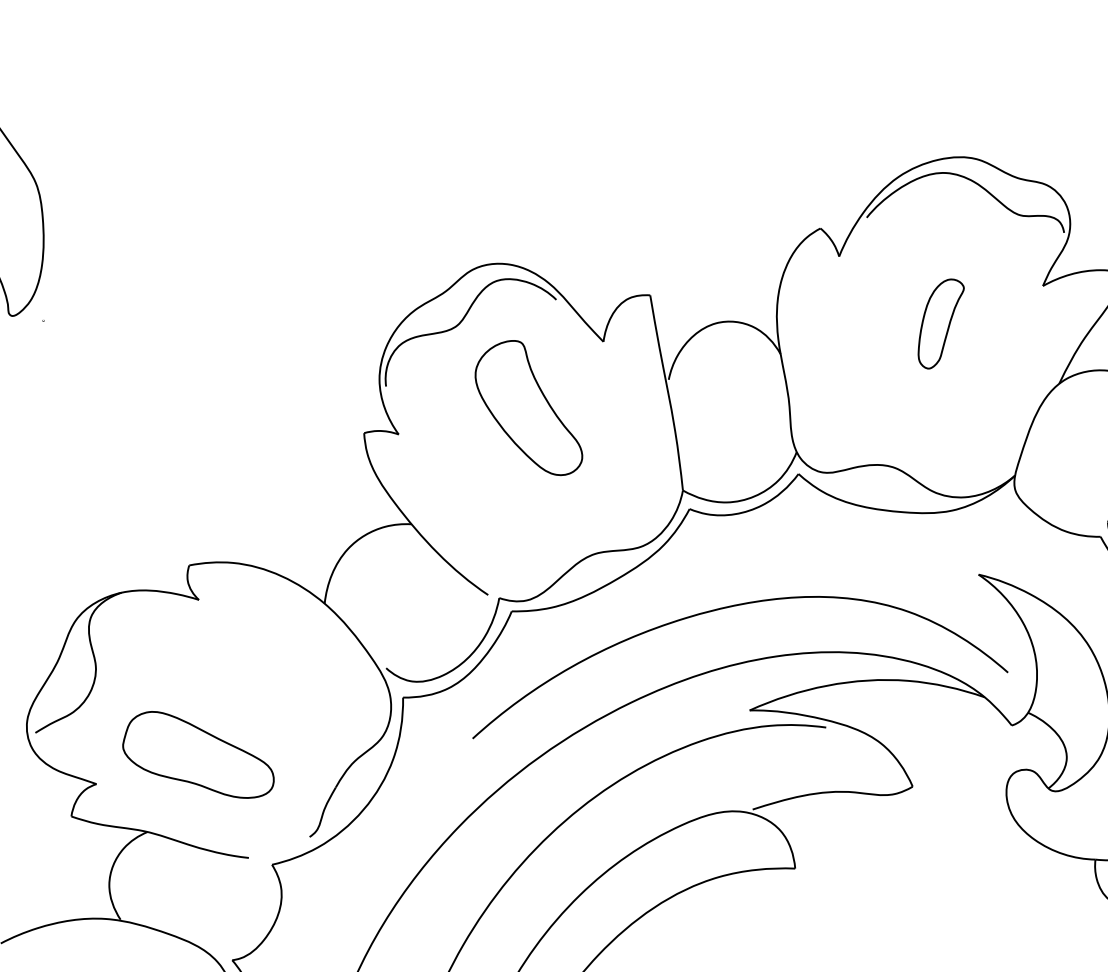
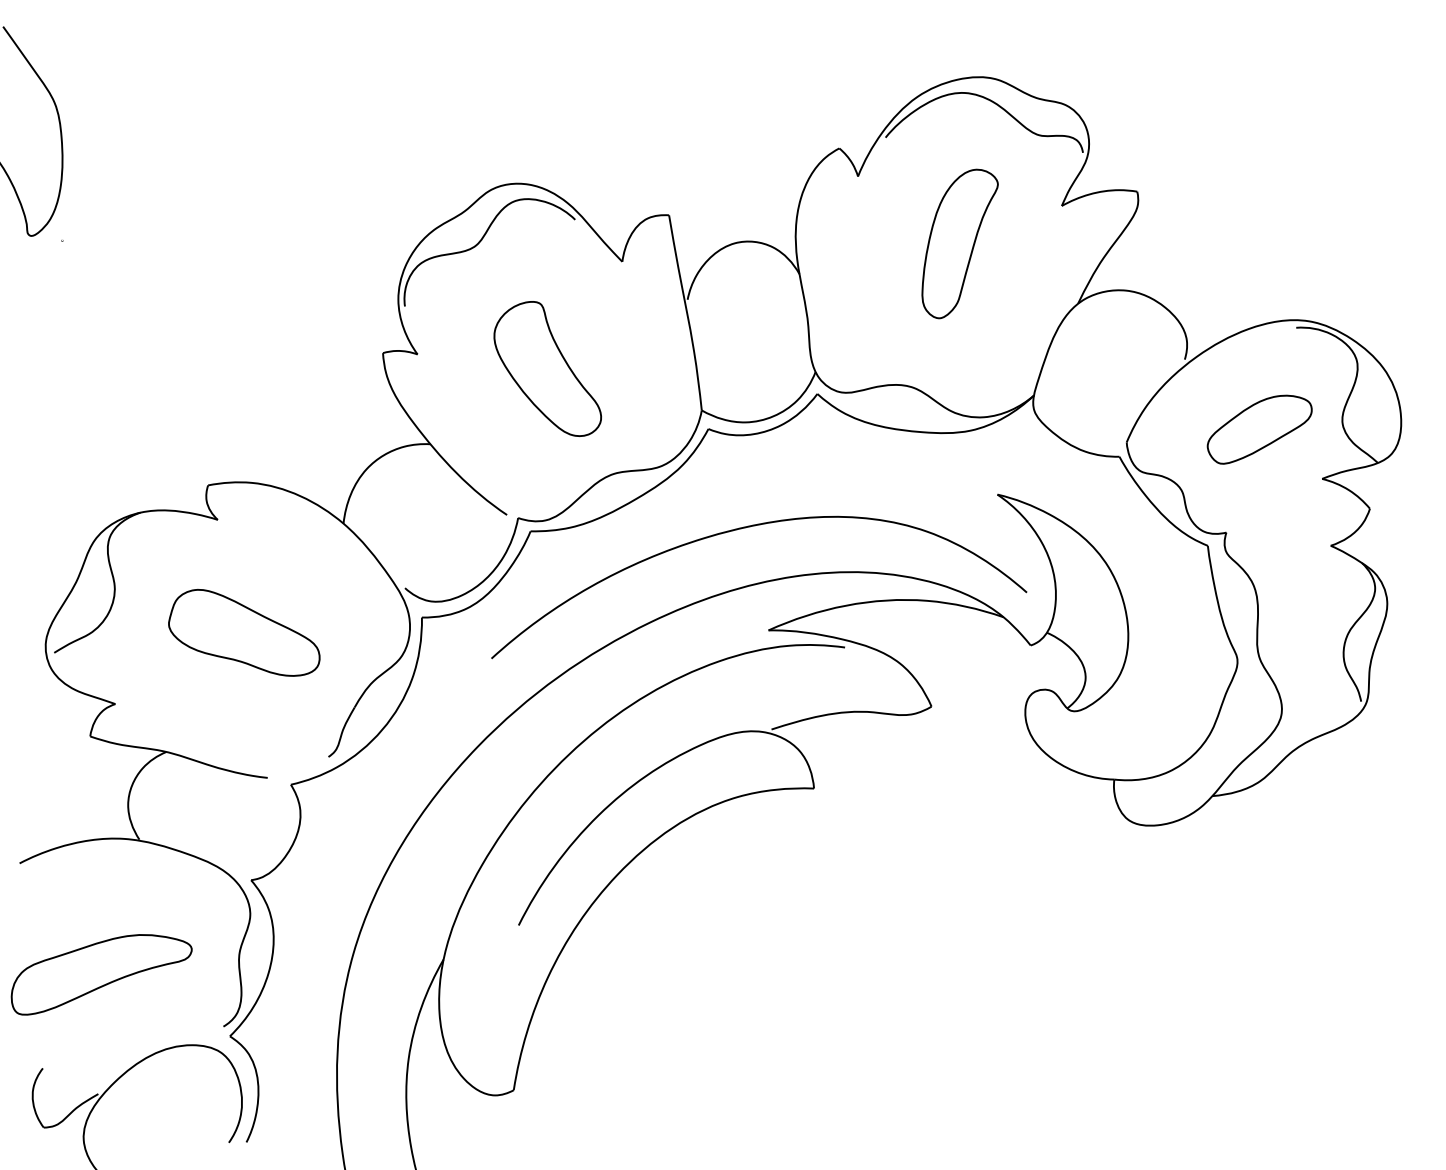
part: (940, 323) -> (959, 243), size x1.67
part: (528, 407) -> (547, 368), moved
part: (198, 754) -> (244, 632), moved

